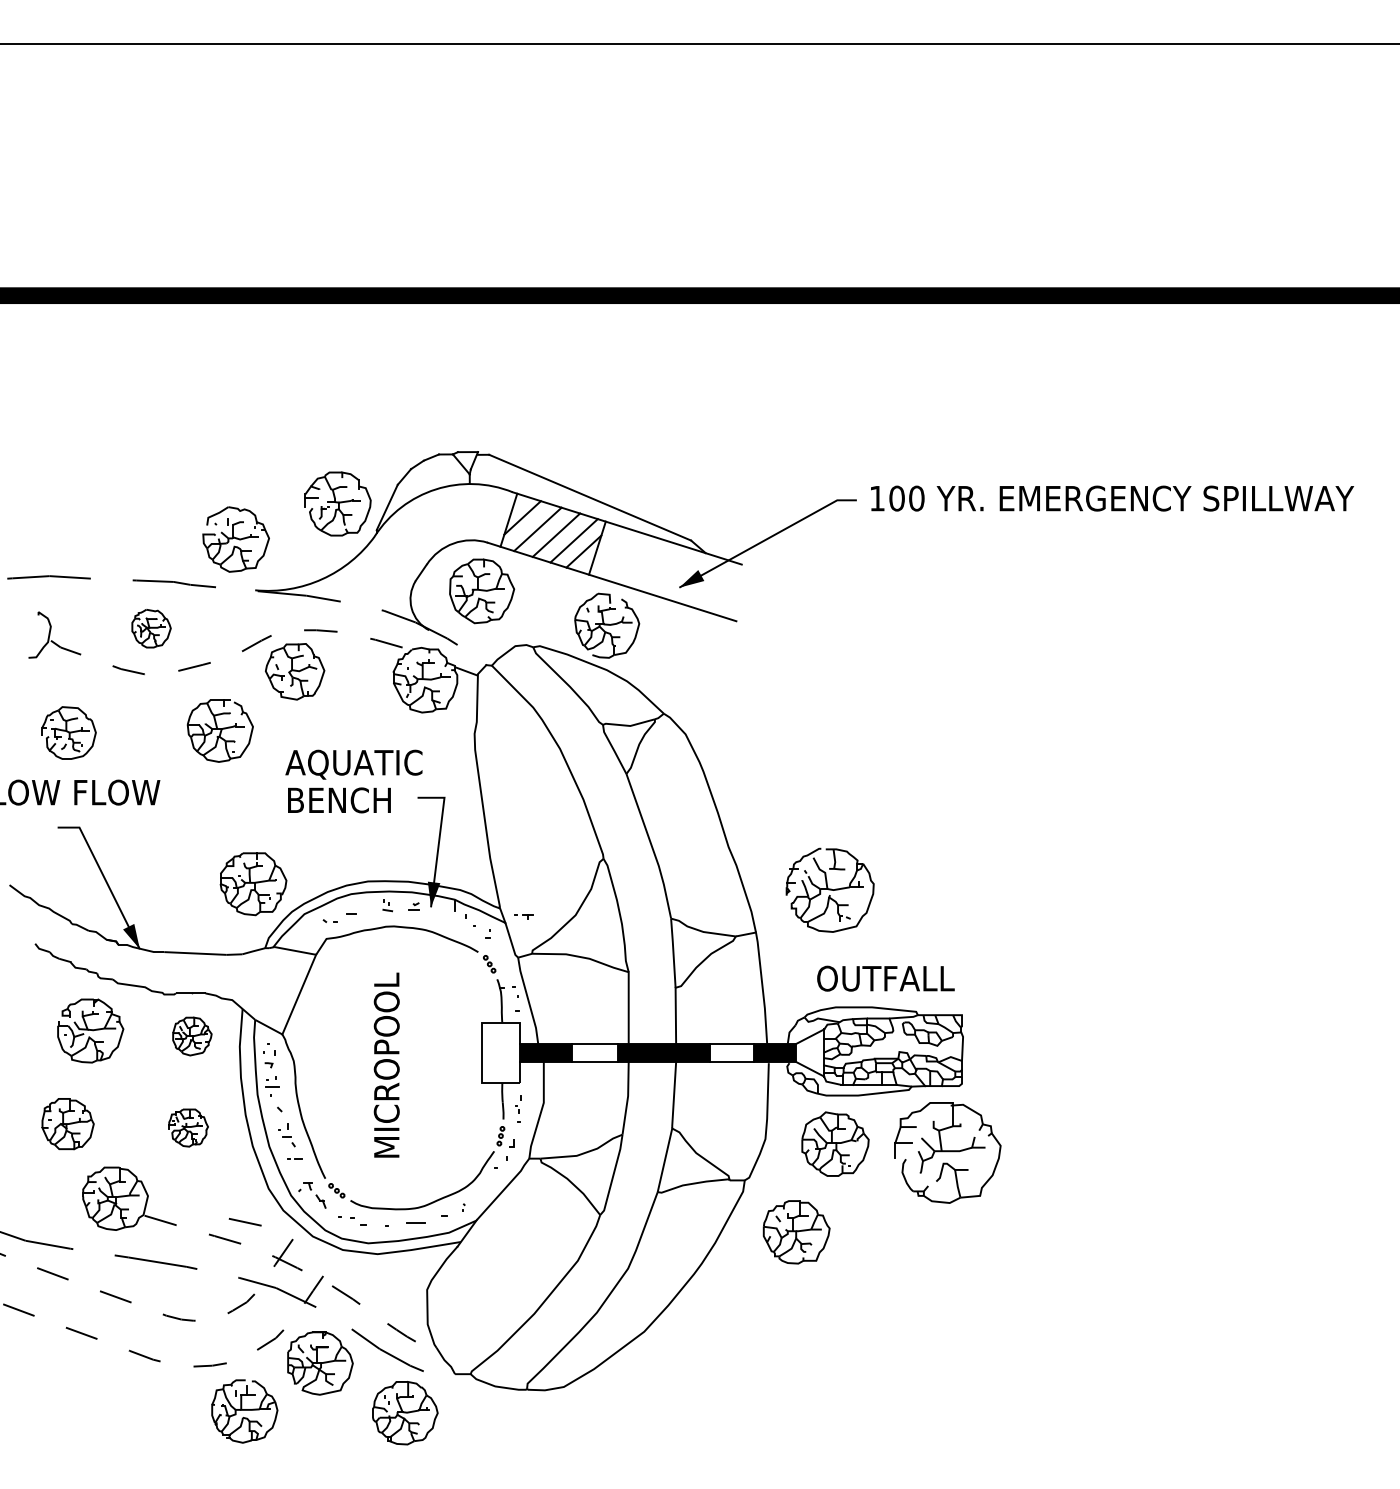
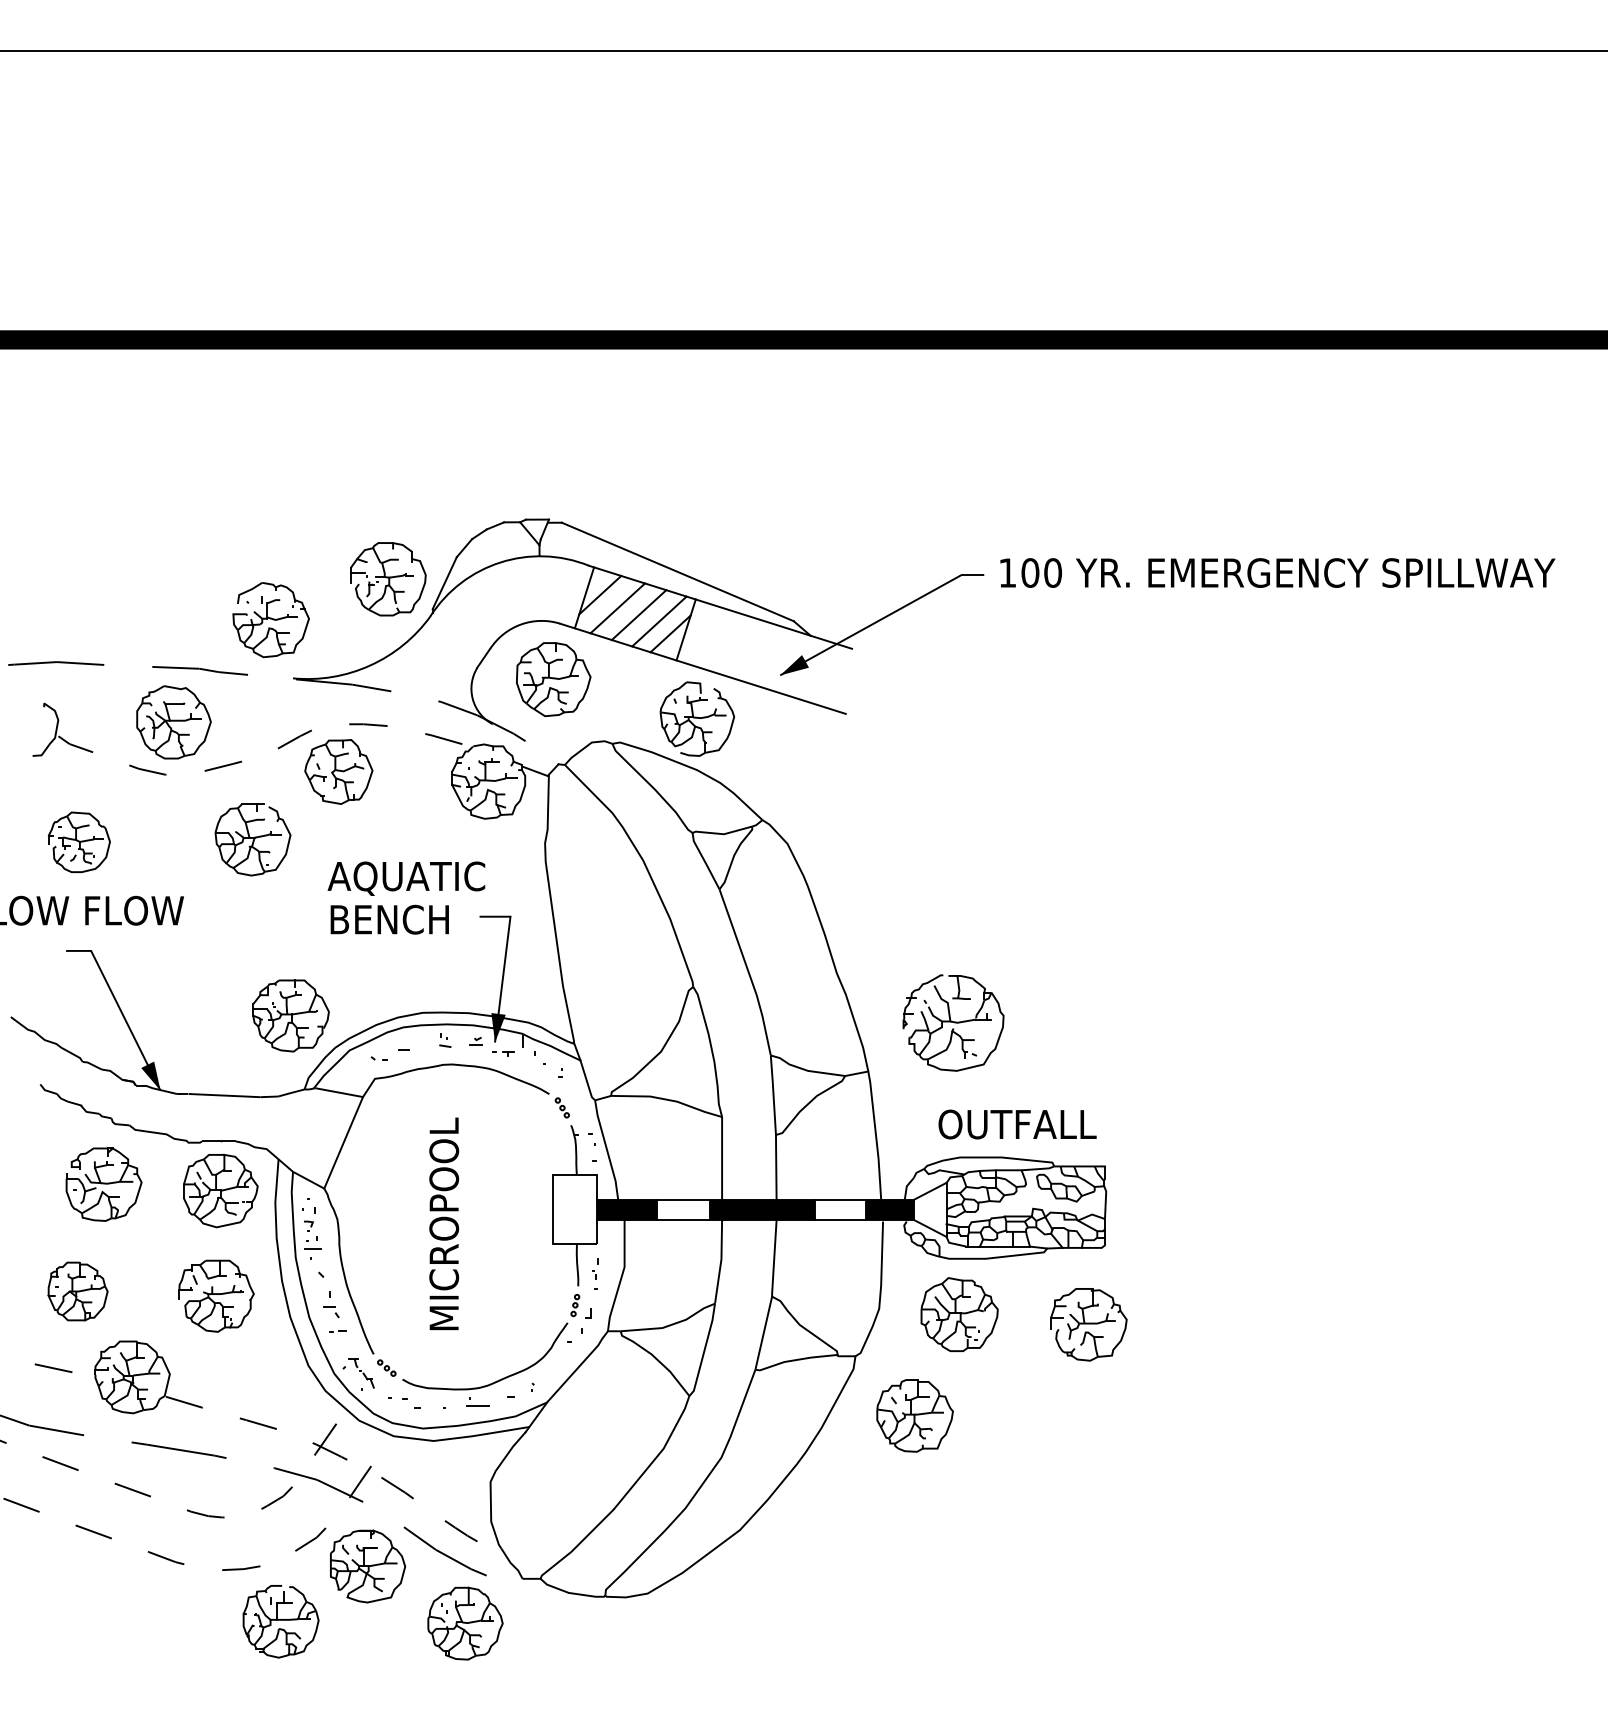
part: (151, 628) -> (173, 722), size x1.67
part: (523, 916) -> (503, 1053), moved
part: (192, 1036) -> (220, 1190), size x1.67
part: (188, 1127) -> (216, 1295), size x1.67
part: (947, 1152) -> (1088, 1324), size x0.62
line: (245, 1222) -> (53, 1368), moved

